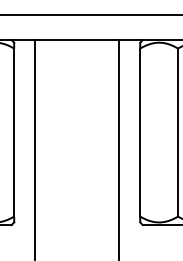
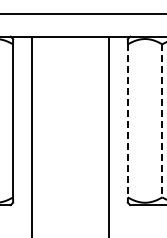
line: (139, 132) -> (127, 120), solid -> dashed
line: (178, 132) -> (162, 120), solid -> dashed

